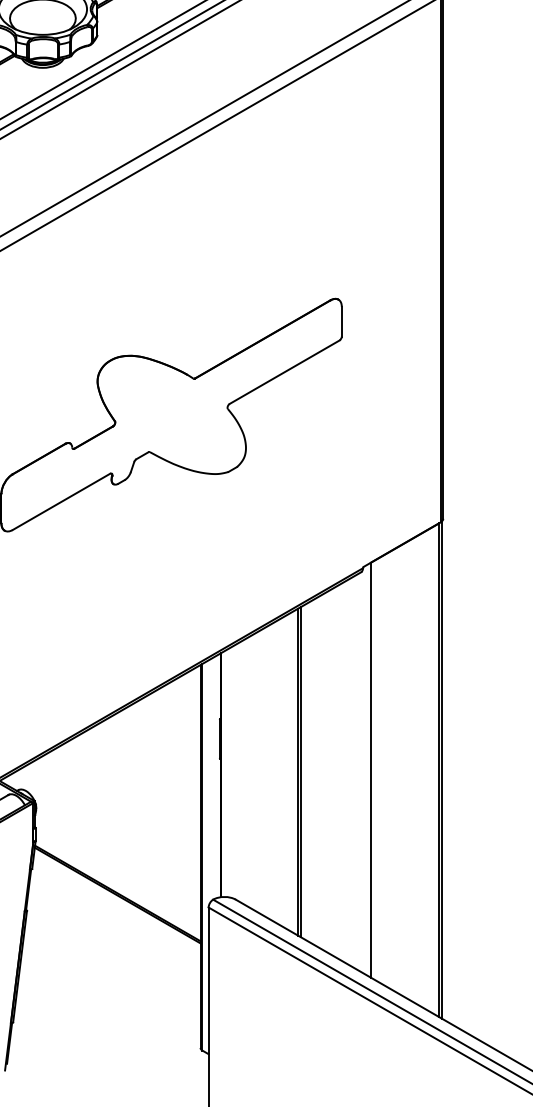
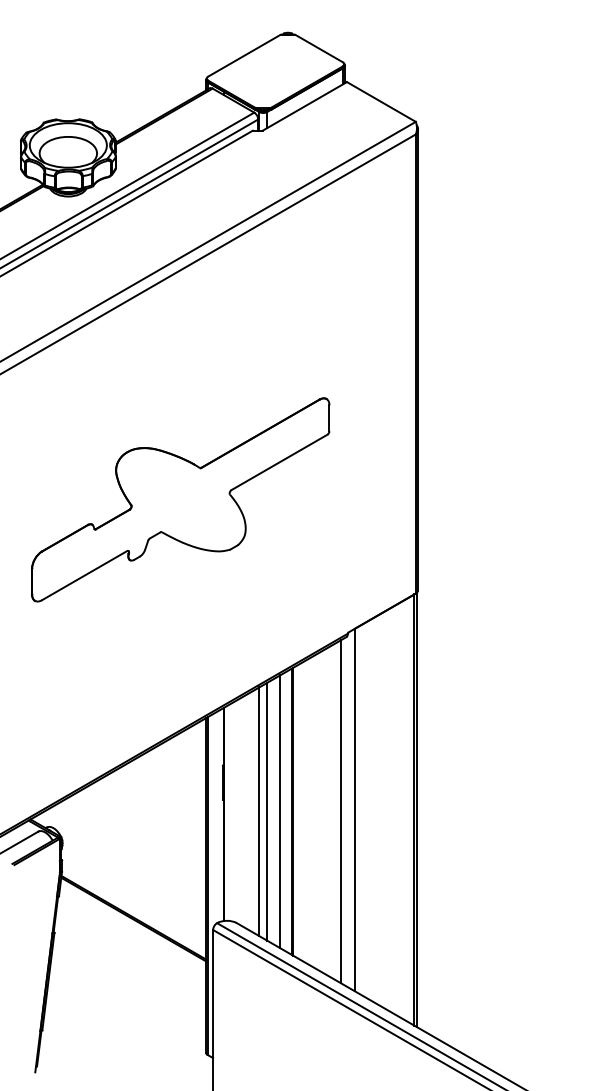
line: (261, 771) -> (259, 811), added
line: (270, 771) -> (267, 811), added
line: (285, 771) -> (280, 811), added
line: (355, 771) -> (341, 811), added

